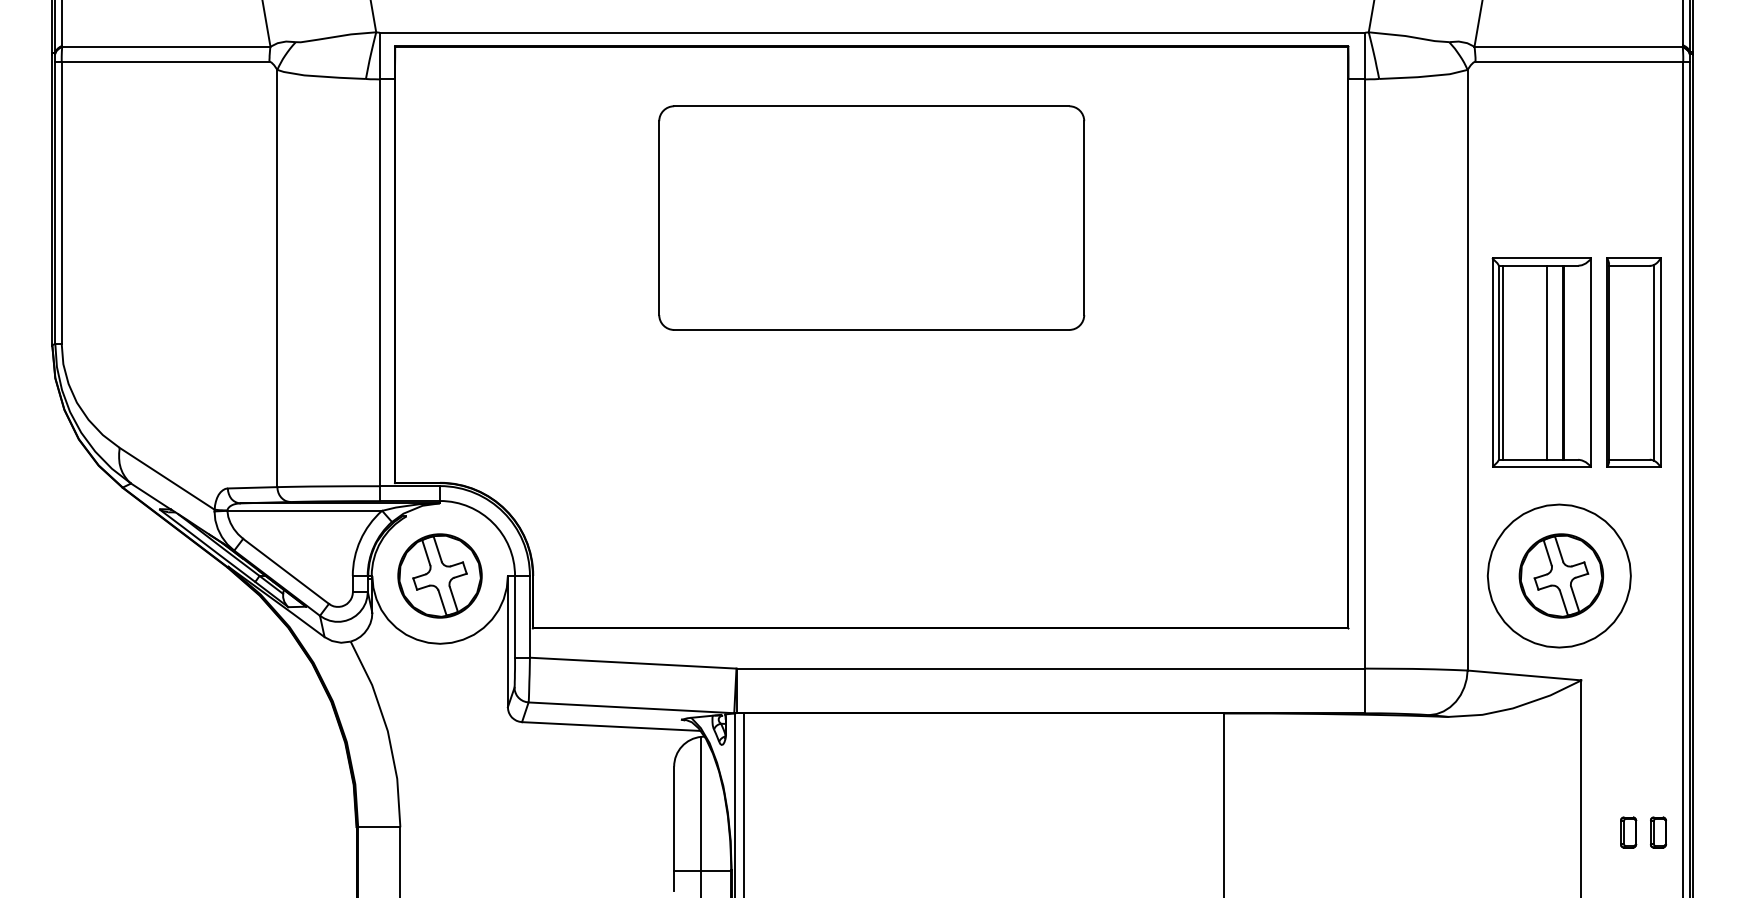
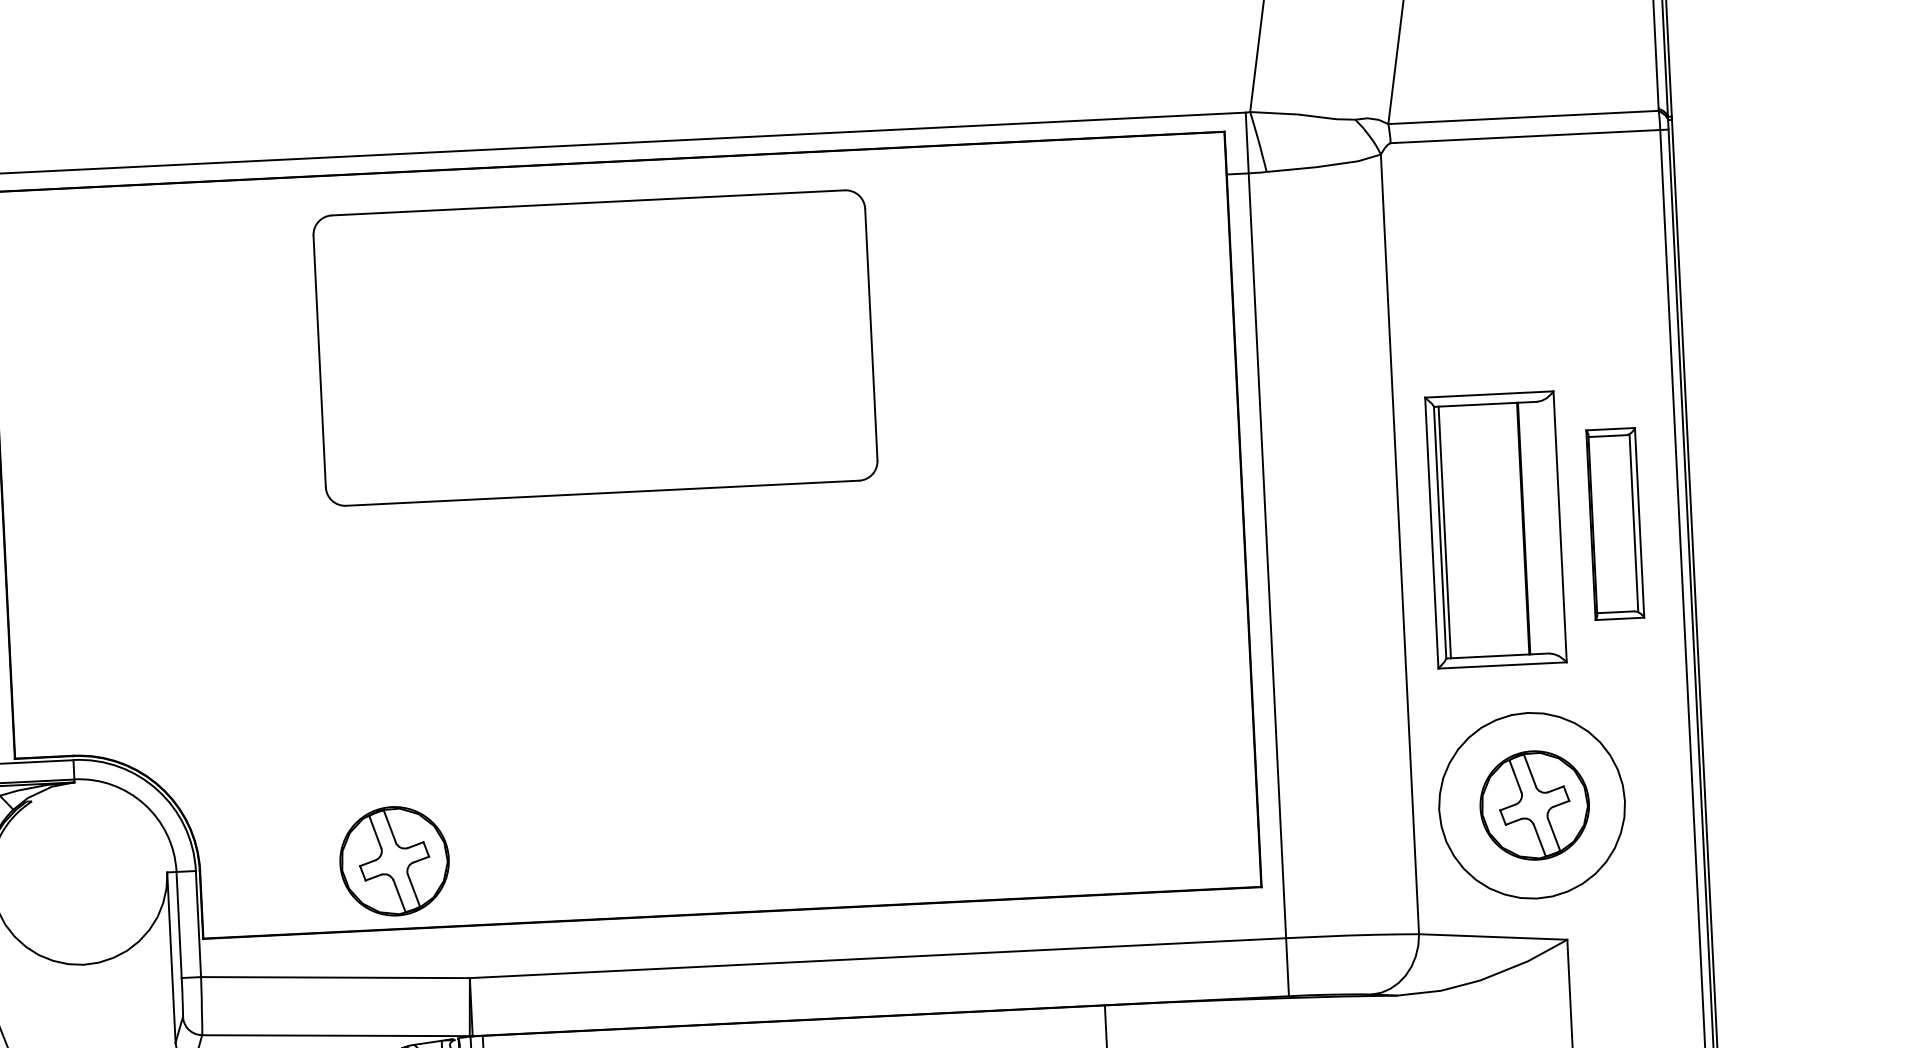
part: (871, 217) -> (595, 347), moved
line: (1546, 362) -> (1501, 529), removed
part: (1633, 362) -> (1614, 523), size x0.7
part: (439, 575) -> (393, 860), moved

